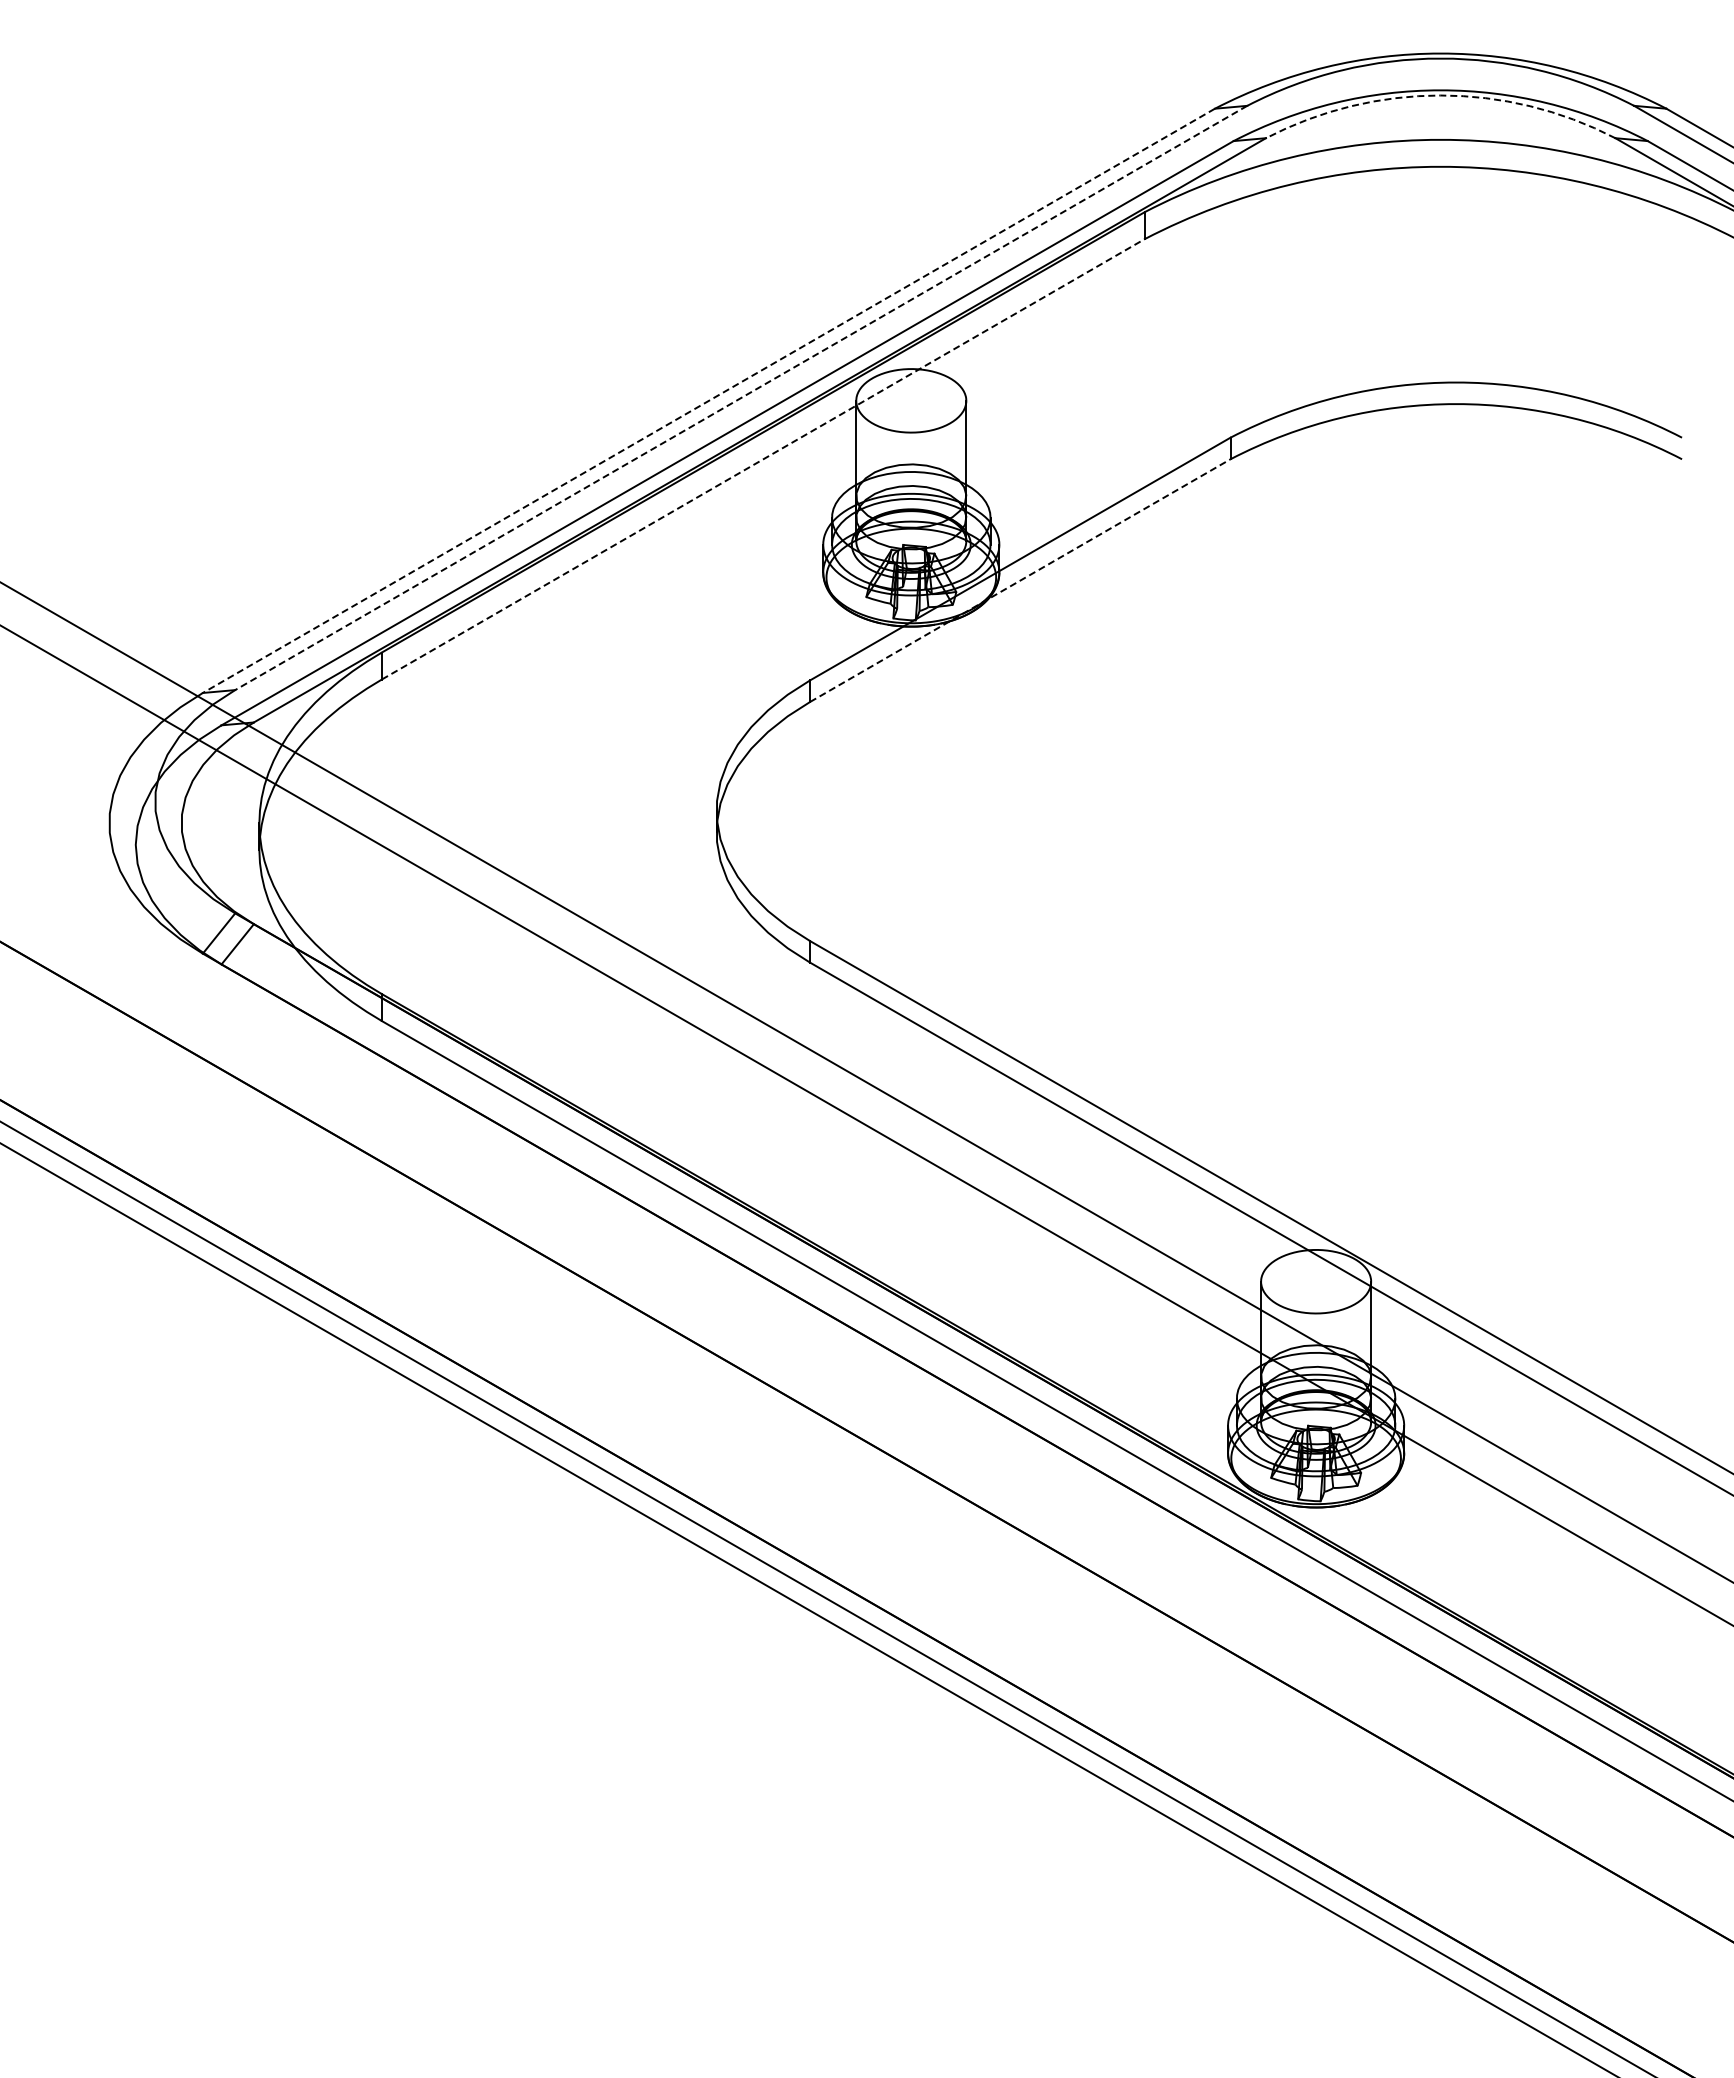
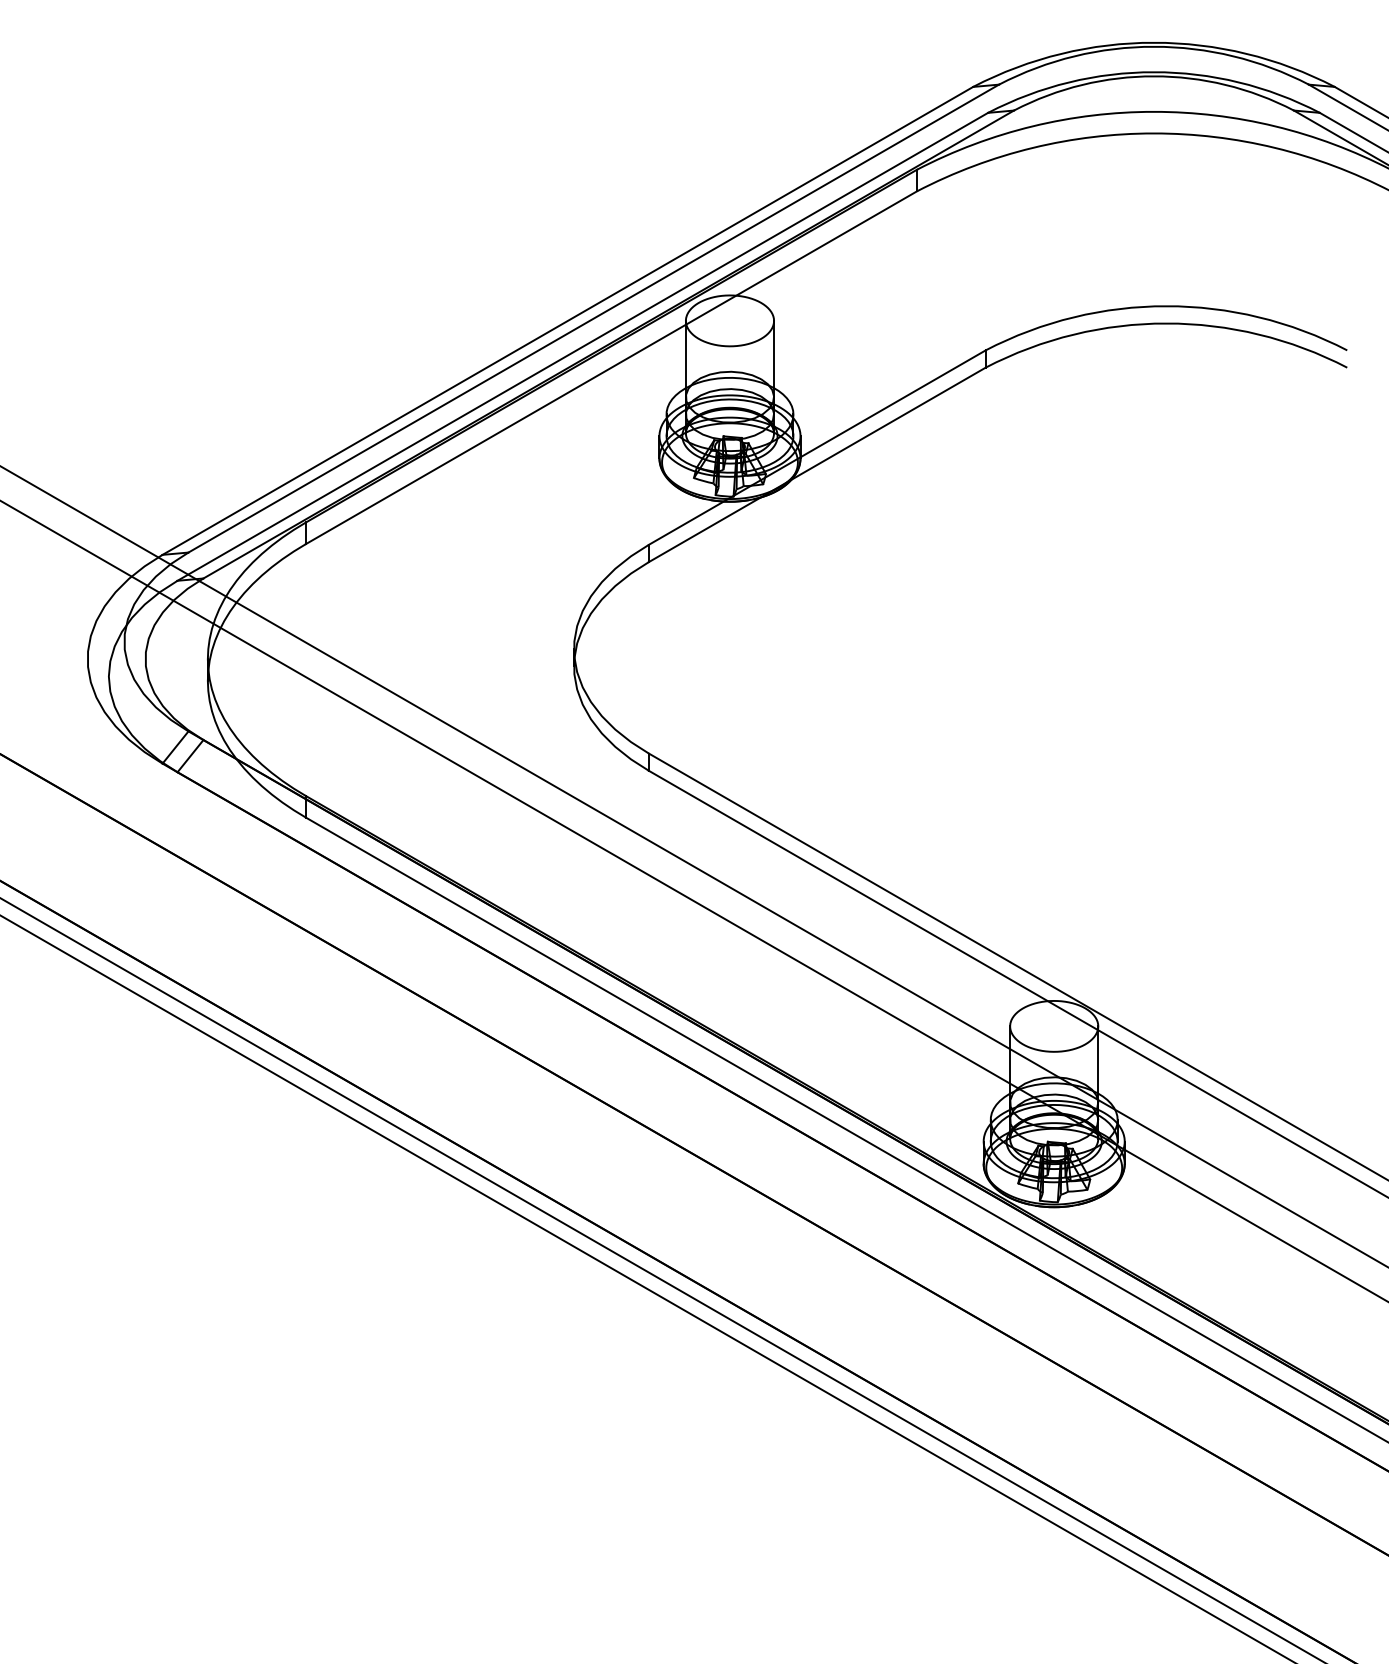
arc: (1440, 95) -> (1153, 76), dashed -> solid
line: (740, 398) -> (593, 319), dashed -> solid
line: (708, 401) -> (567, 321), dashed -> solid
line: (763, 459) -> (611, 367), dashed -> solid
line: (1020, 580) -> (817, 464), dashed -> solid

